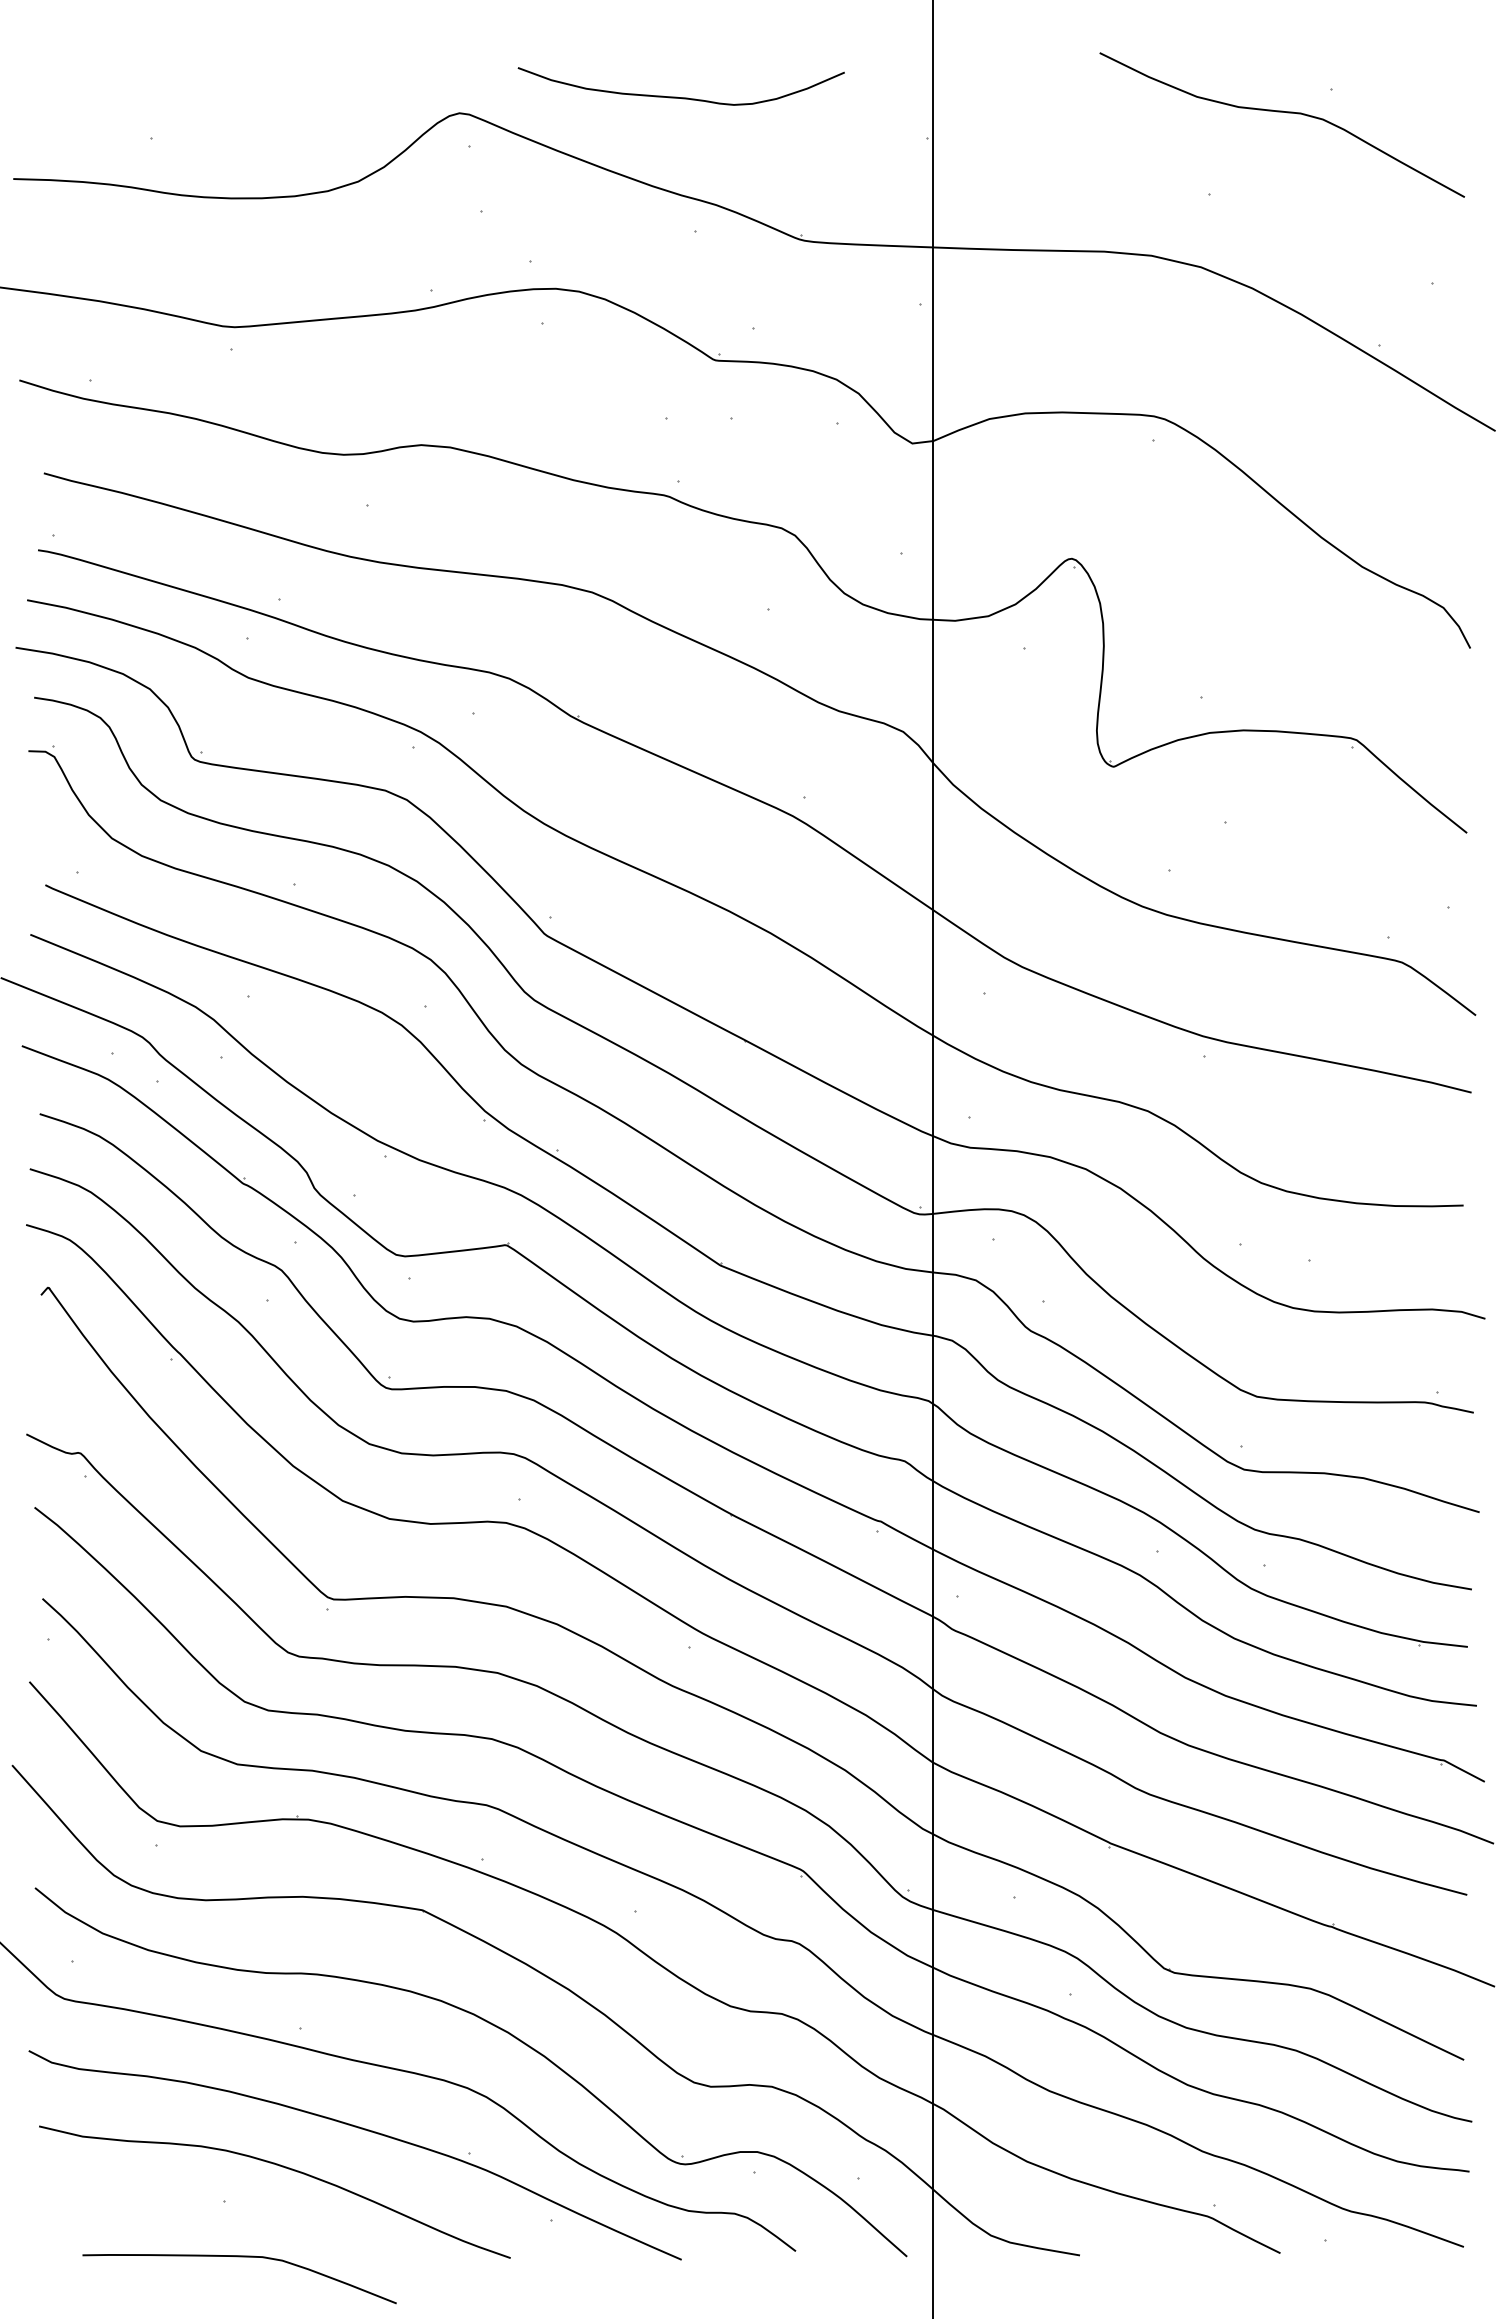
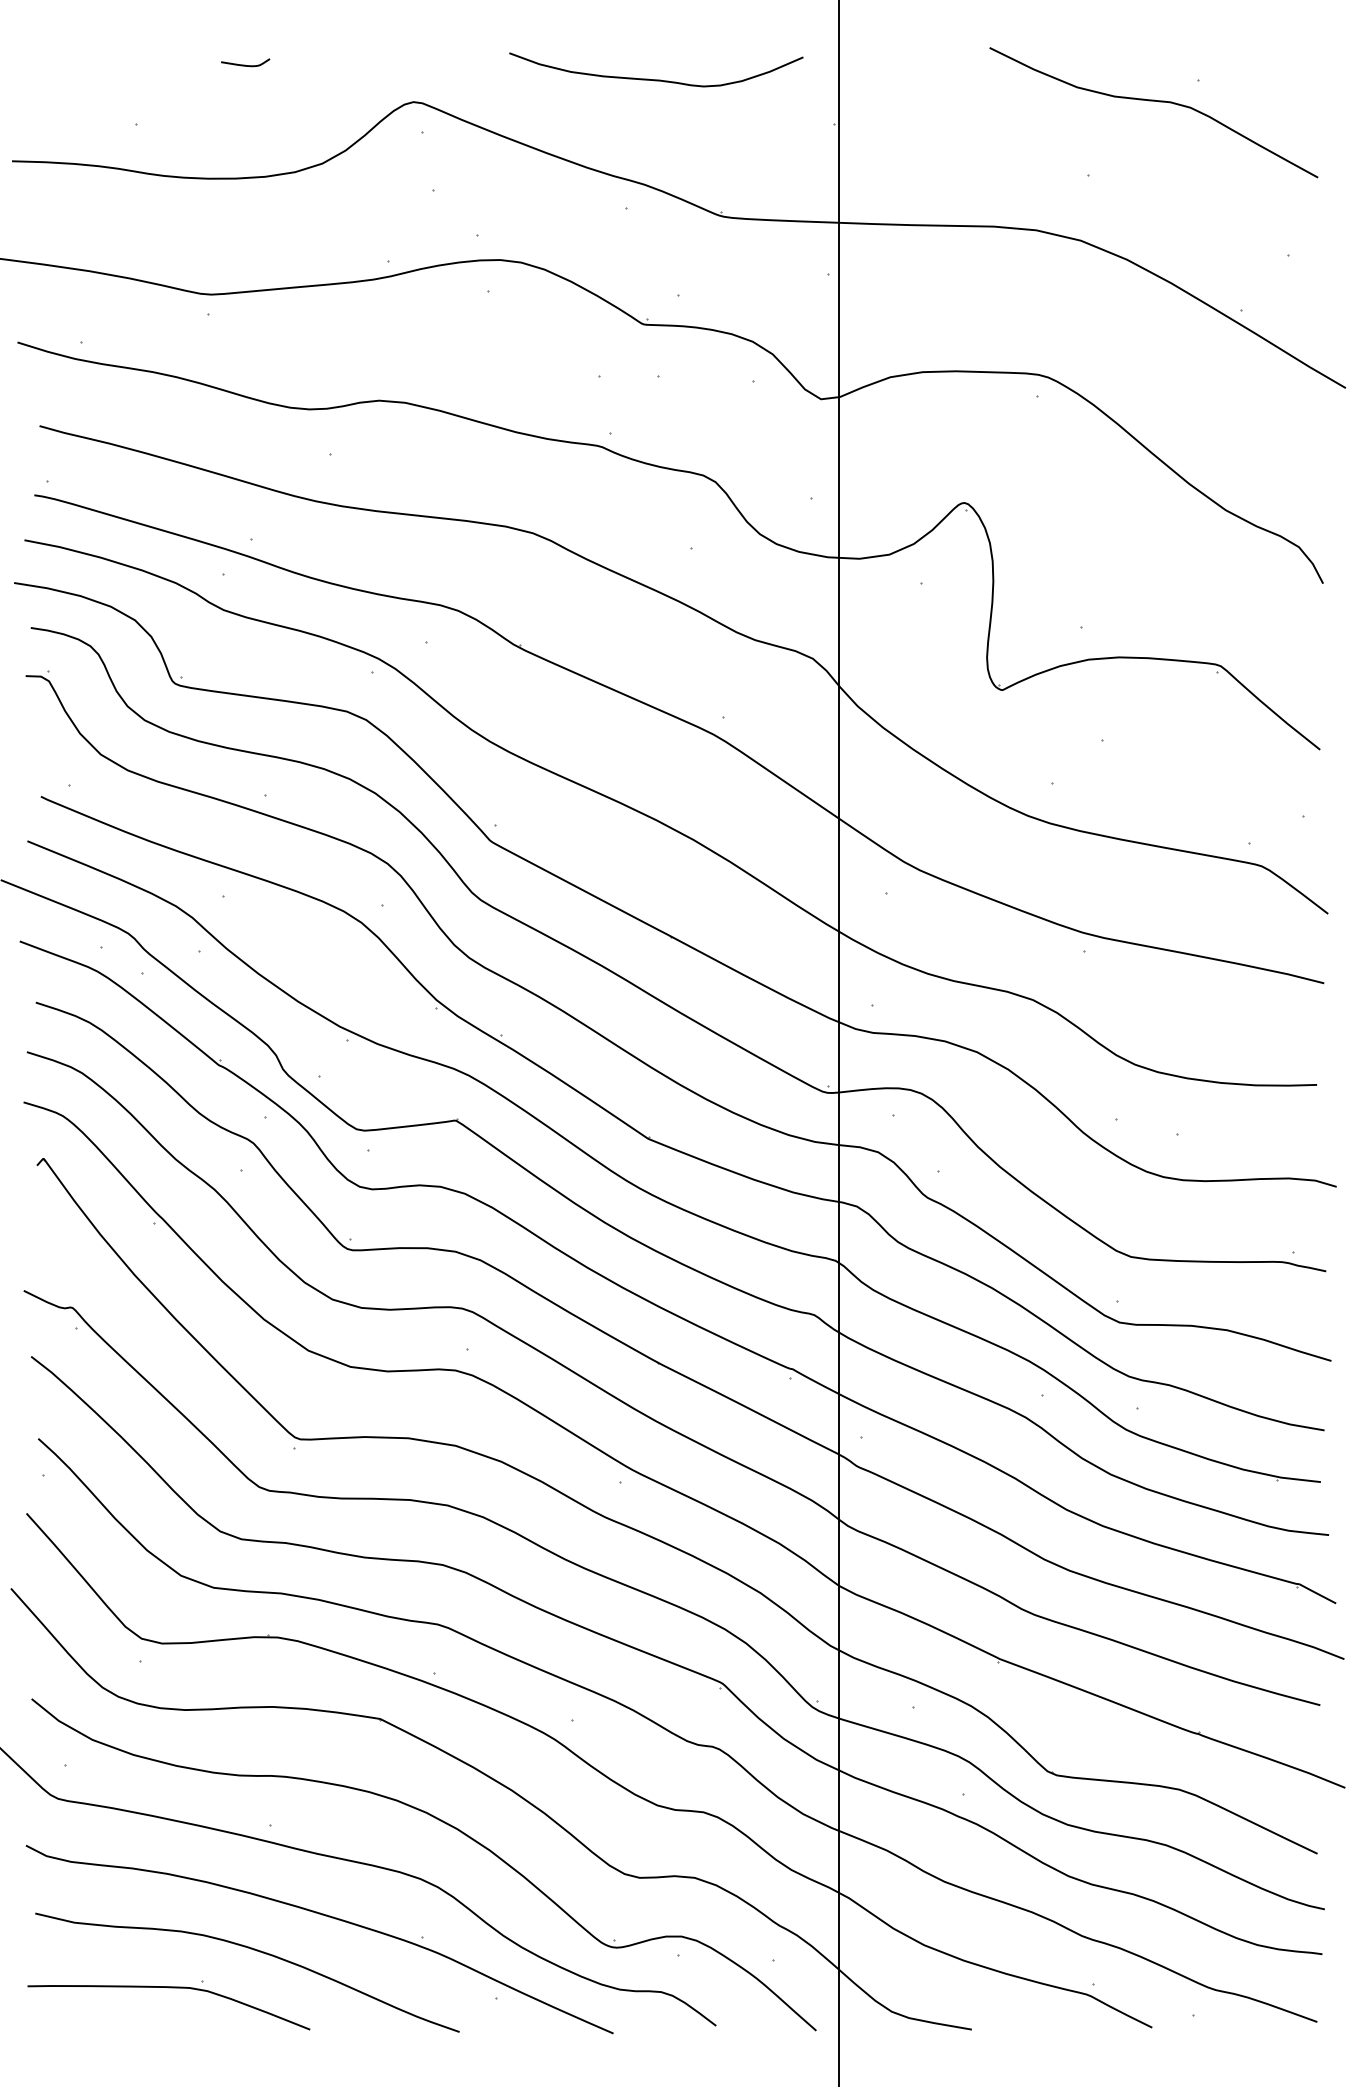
curve: (271, 71) -> (244, 64), added
curve: (677, 96) -> (652, 78), moved
curve: (239, 2257) -> (168, 1988), moved

